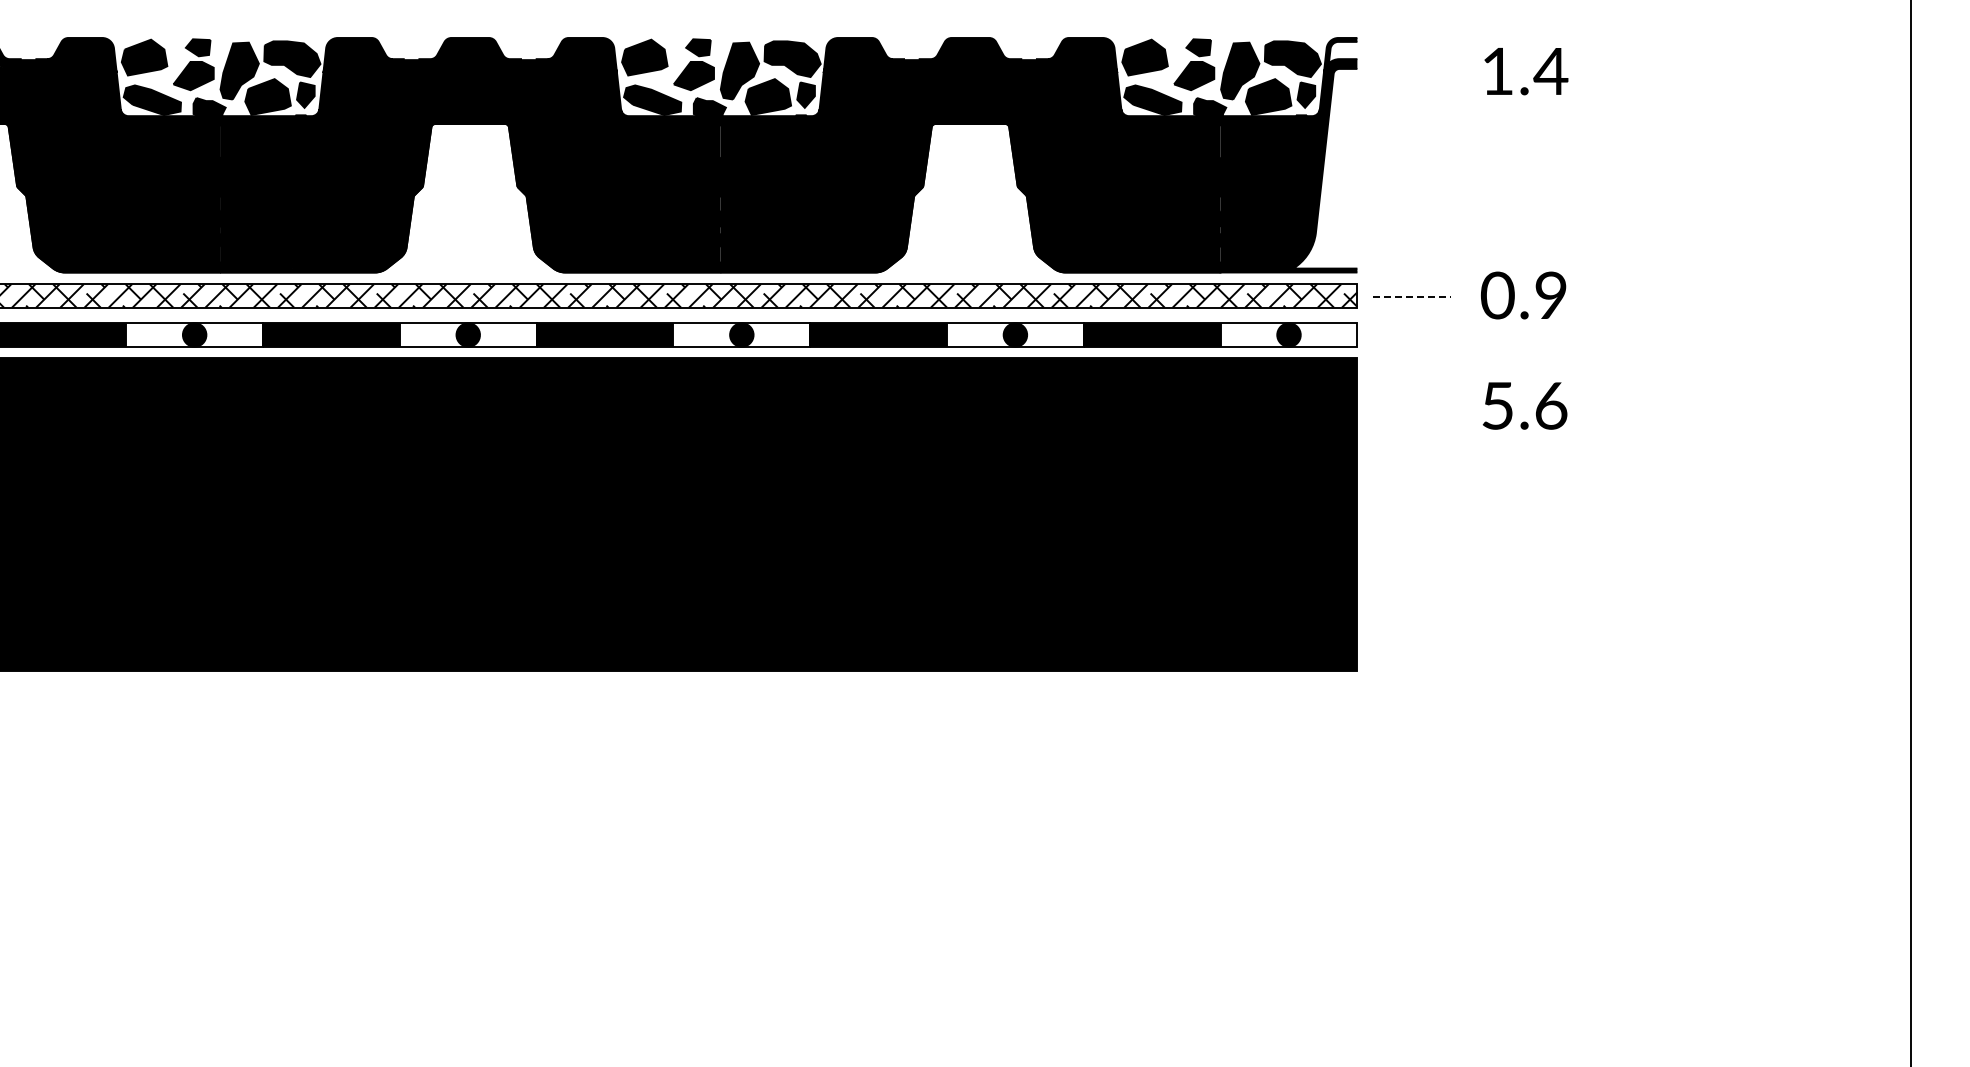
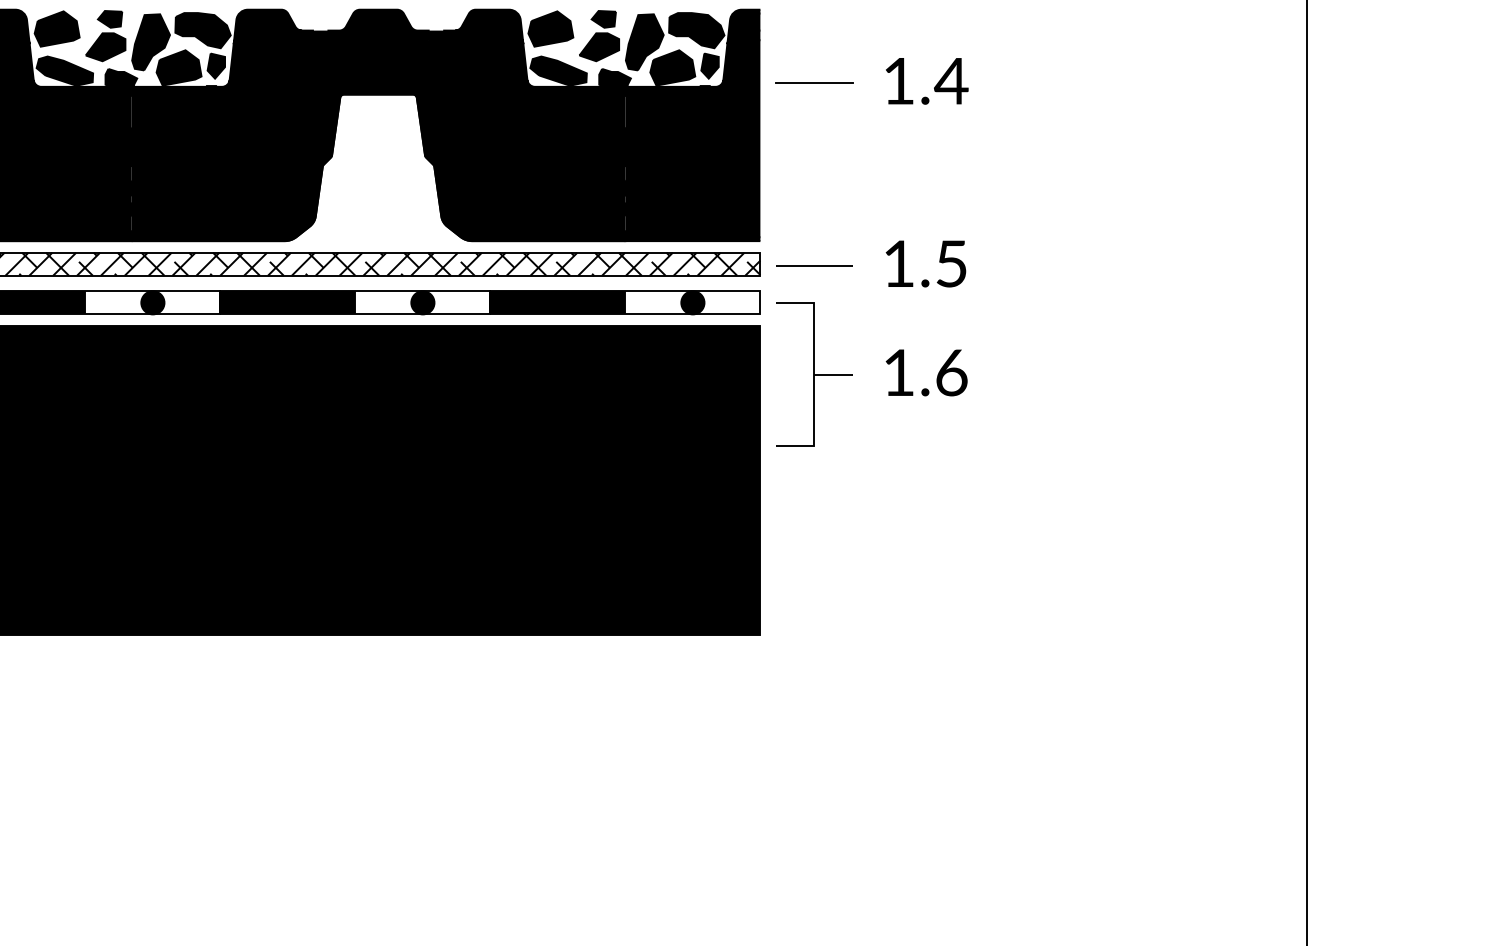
fill: (1342, 52) -> (745, 24), added
text: (1526, 71) -> (927, 81), moved
line: (1411, 112) -> (813, 83), added
fill: (1325, 168) -> (728, 138), added
text: (1523, 295) -> (924, 263), 0.9 -> 1.5
line: (1412, 297) -> (814, 265), dashed -> solid
text: (1497, 405) -> (898, 372), 5.6 -> 1.6
part: (1411, 407) -> (813, 374), added

